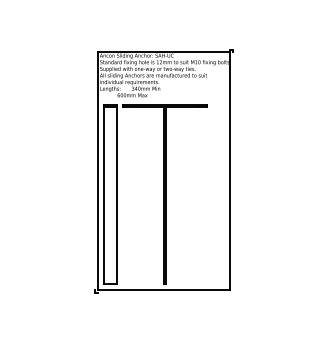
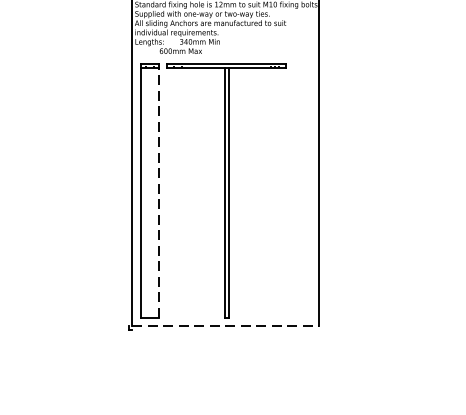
line: (117, 195) -> (159, 192), solid -> dashed
line: (164, 290) -> (226, 326), solid -> dashed

